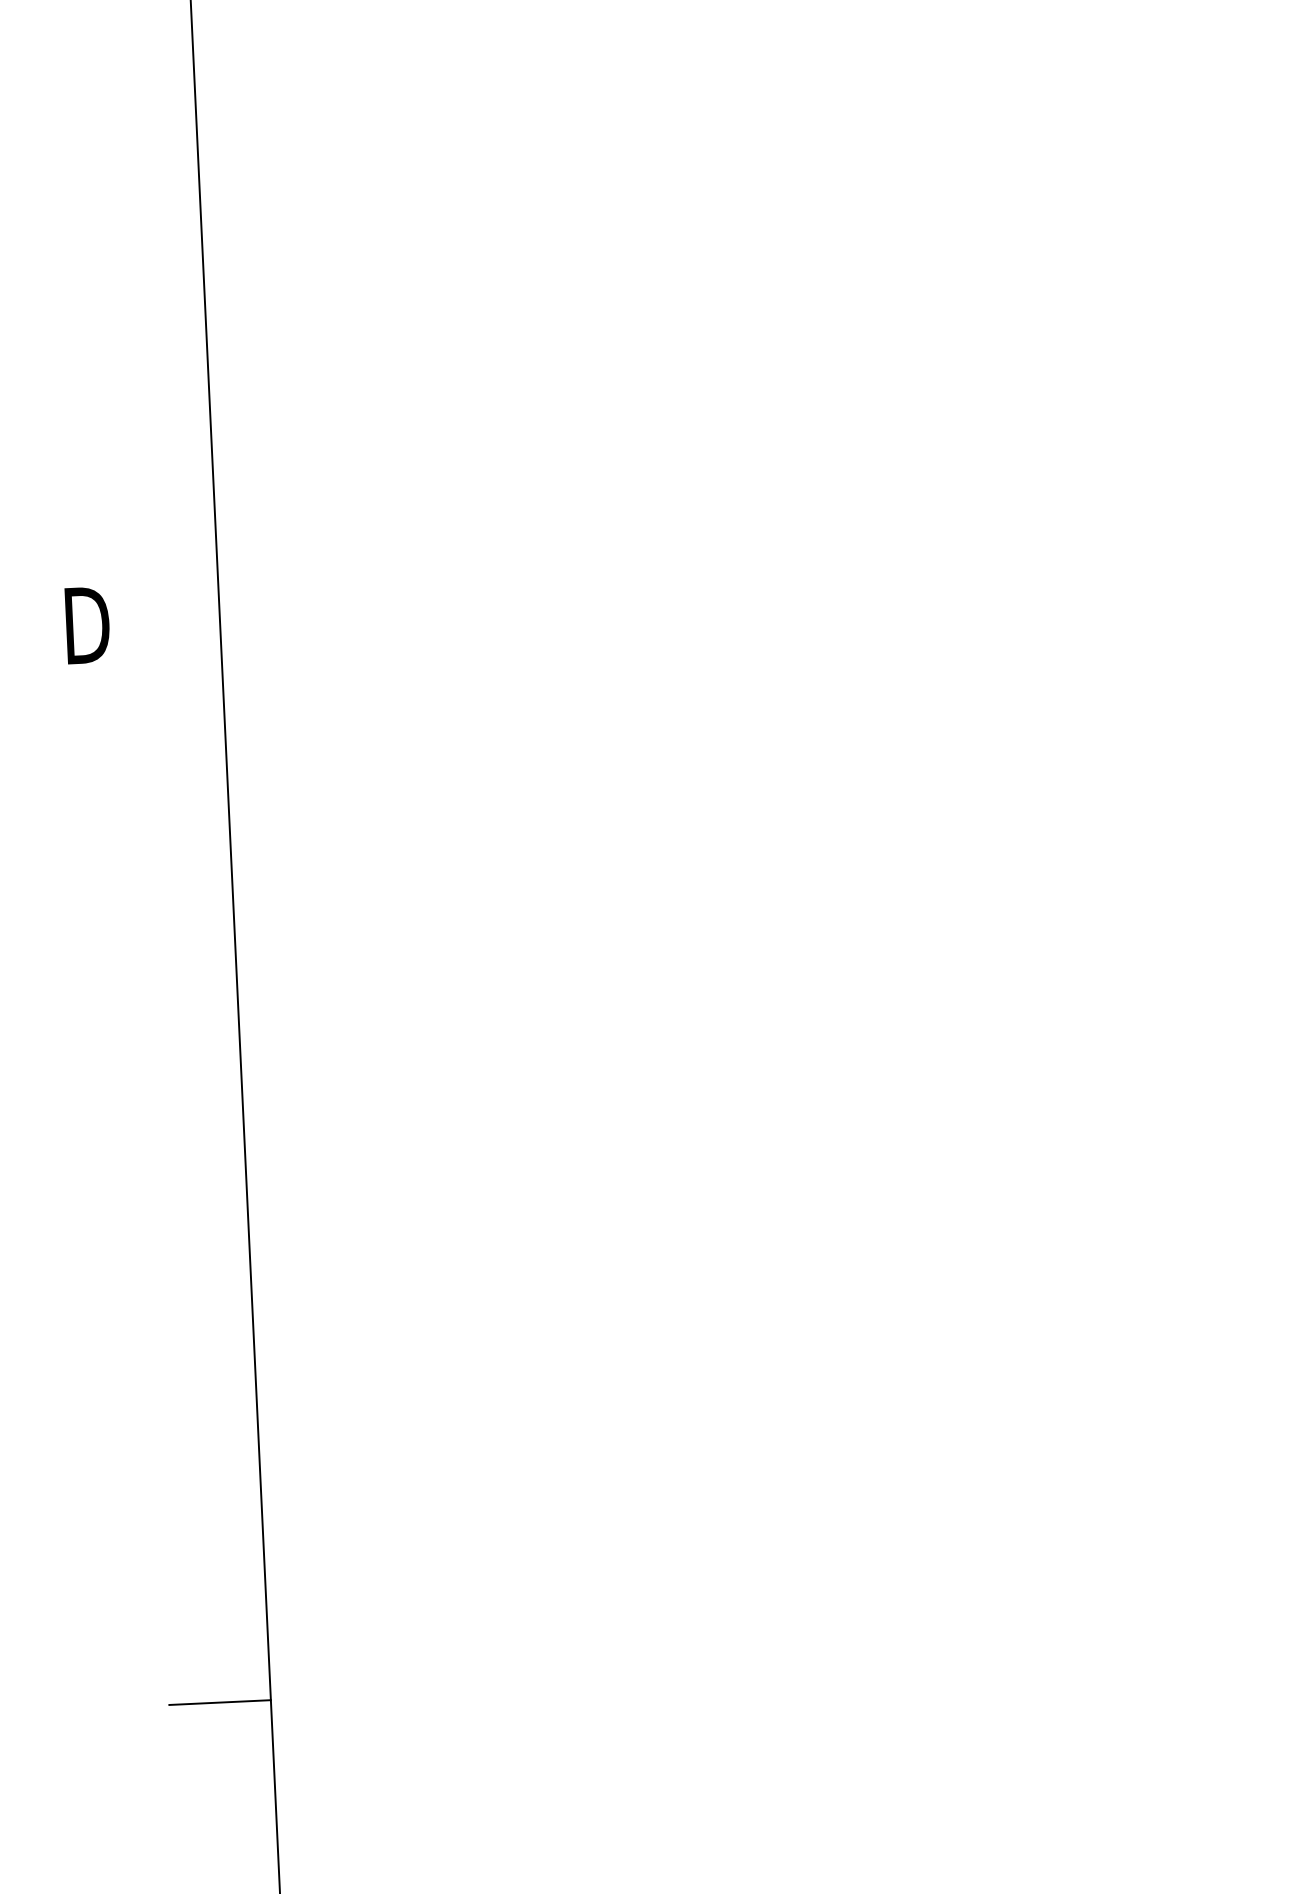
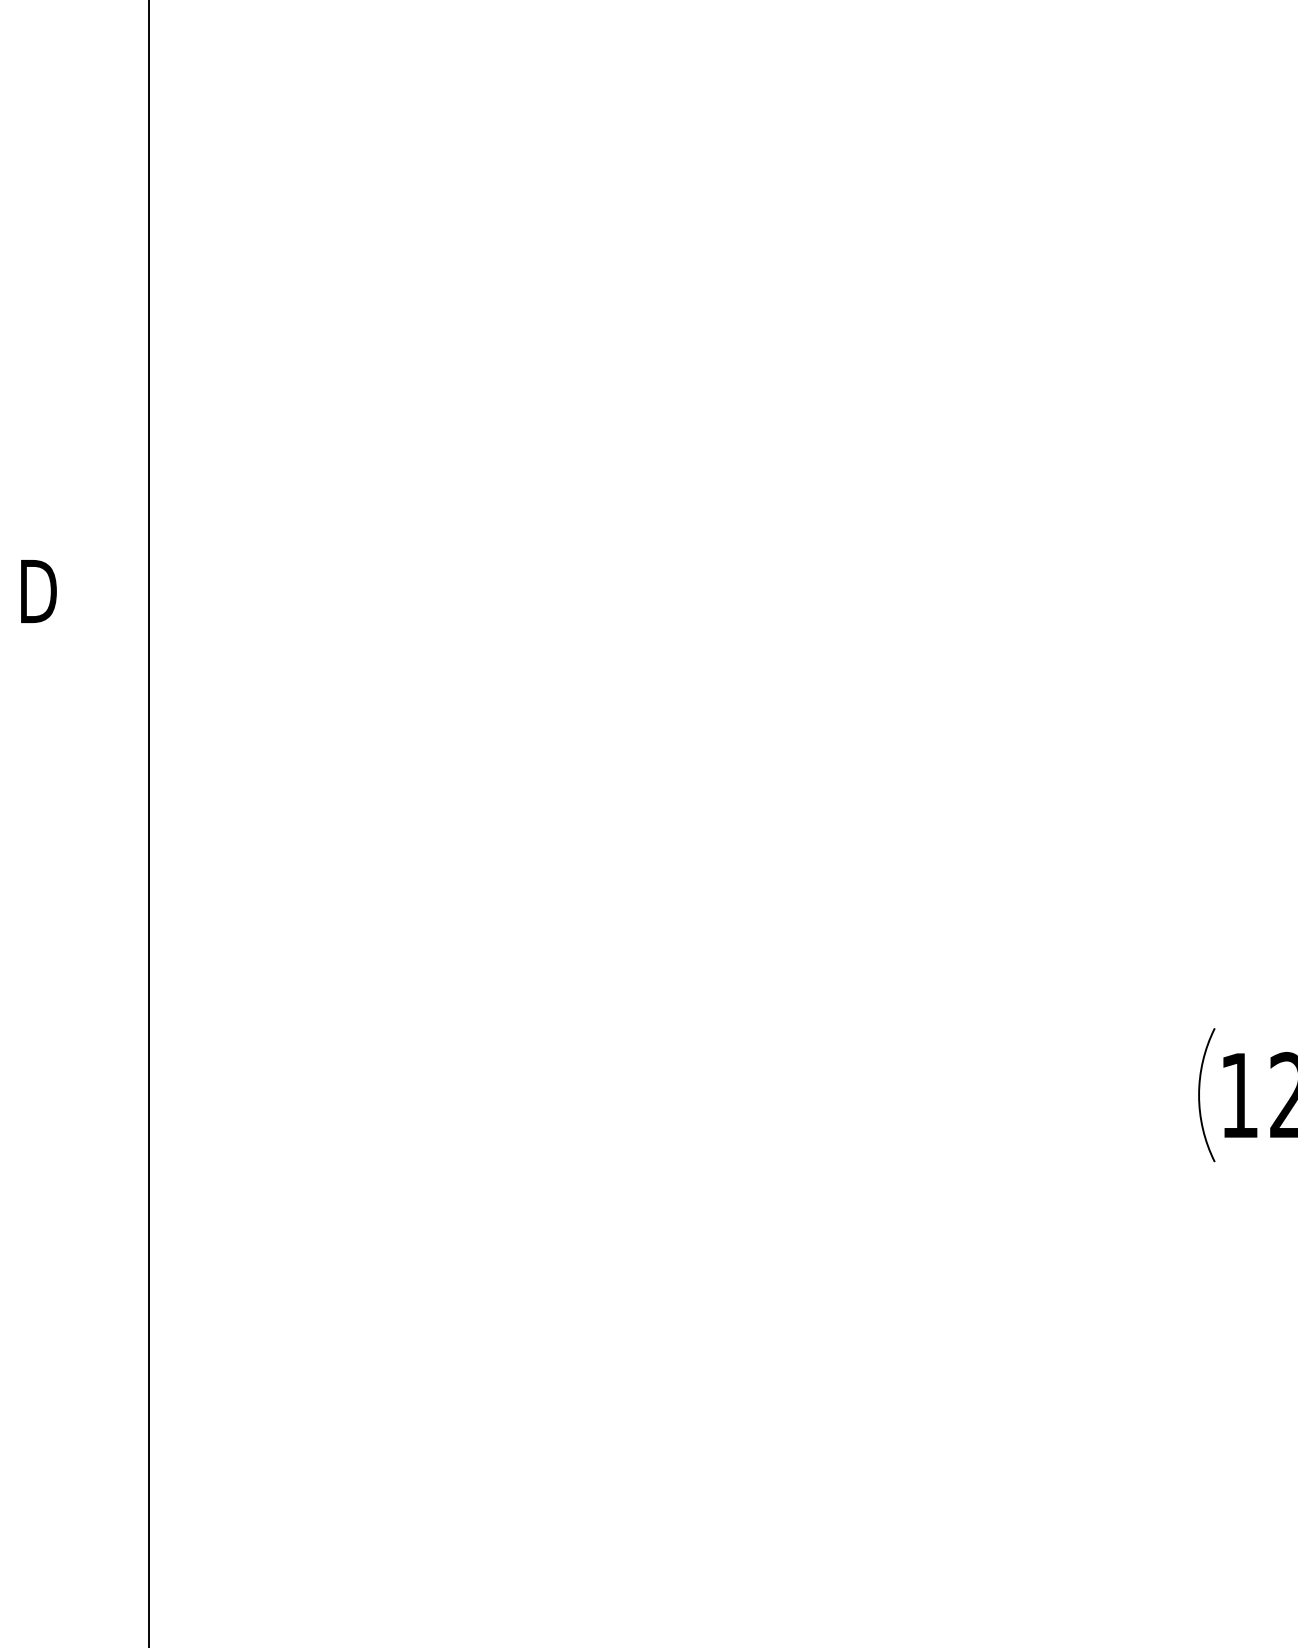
line: (220, 1702) -> (106, 1488), removed

